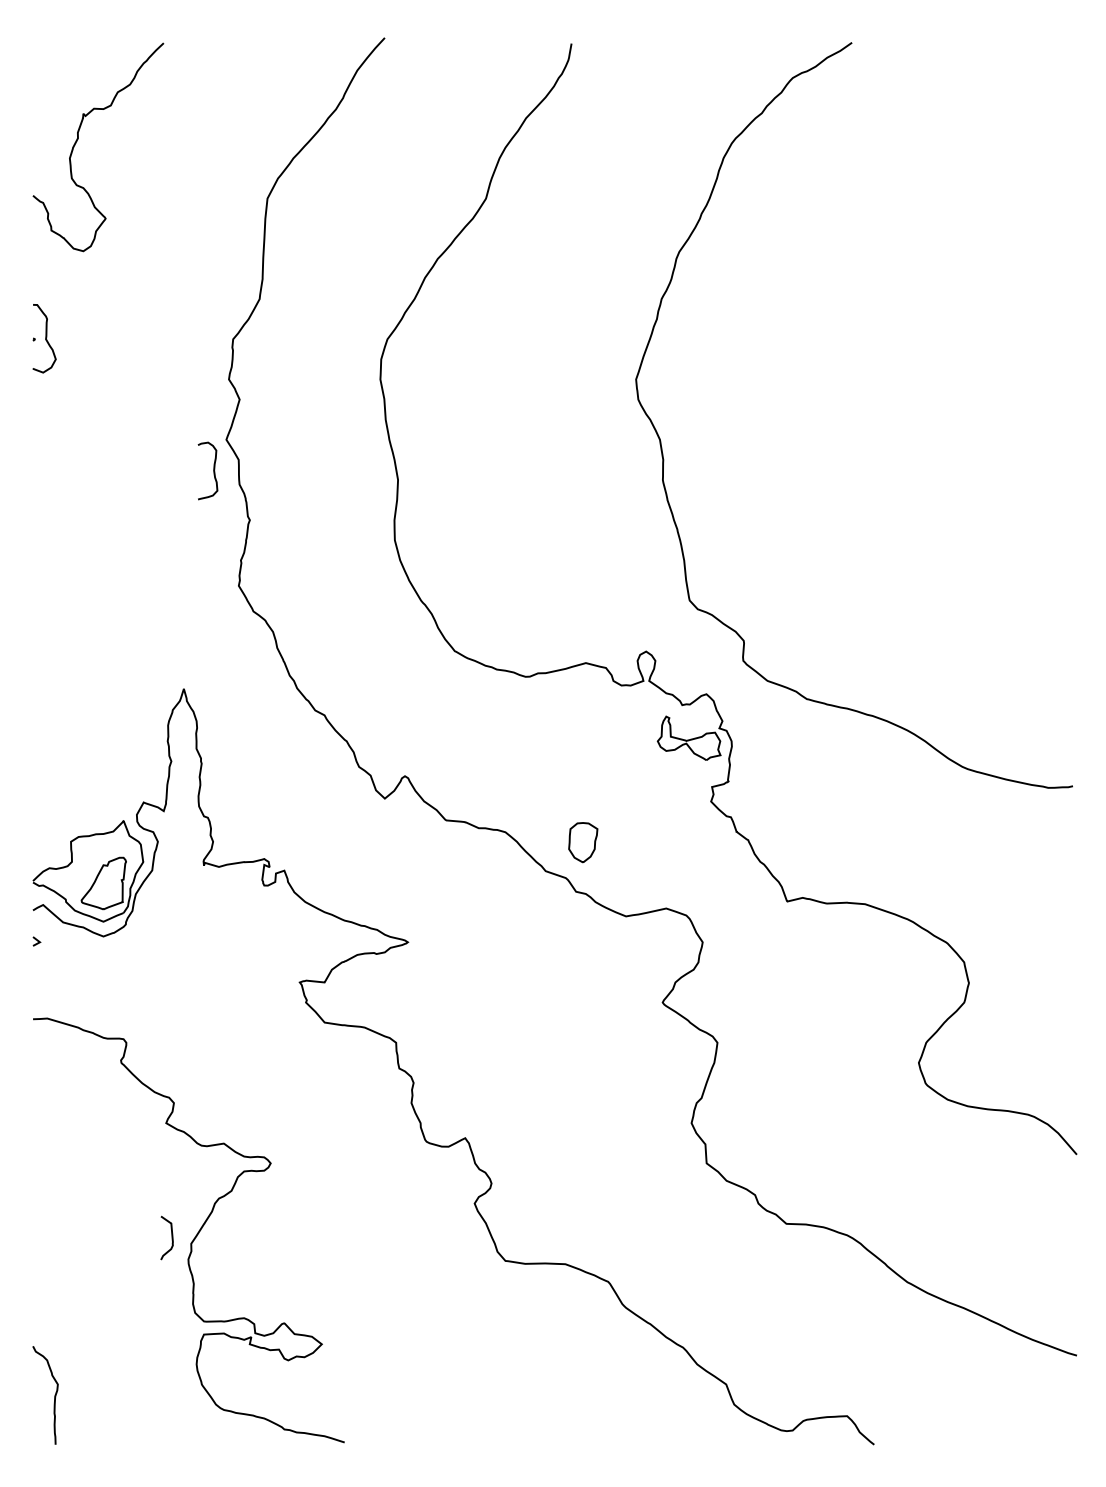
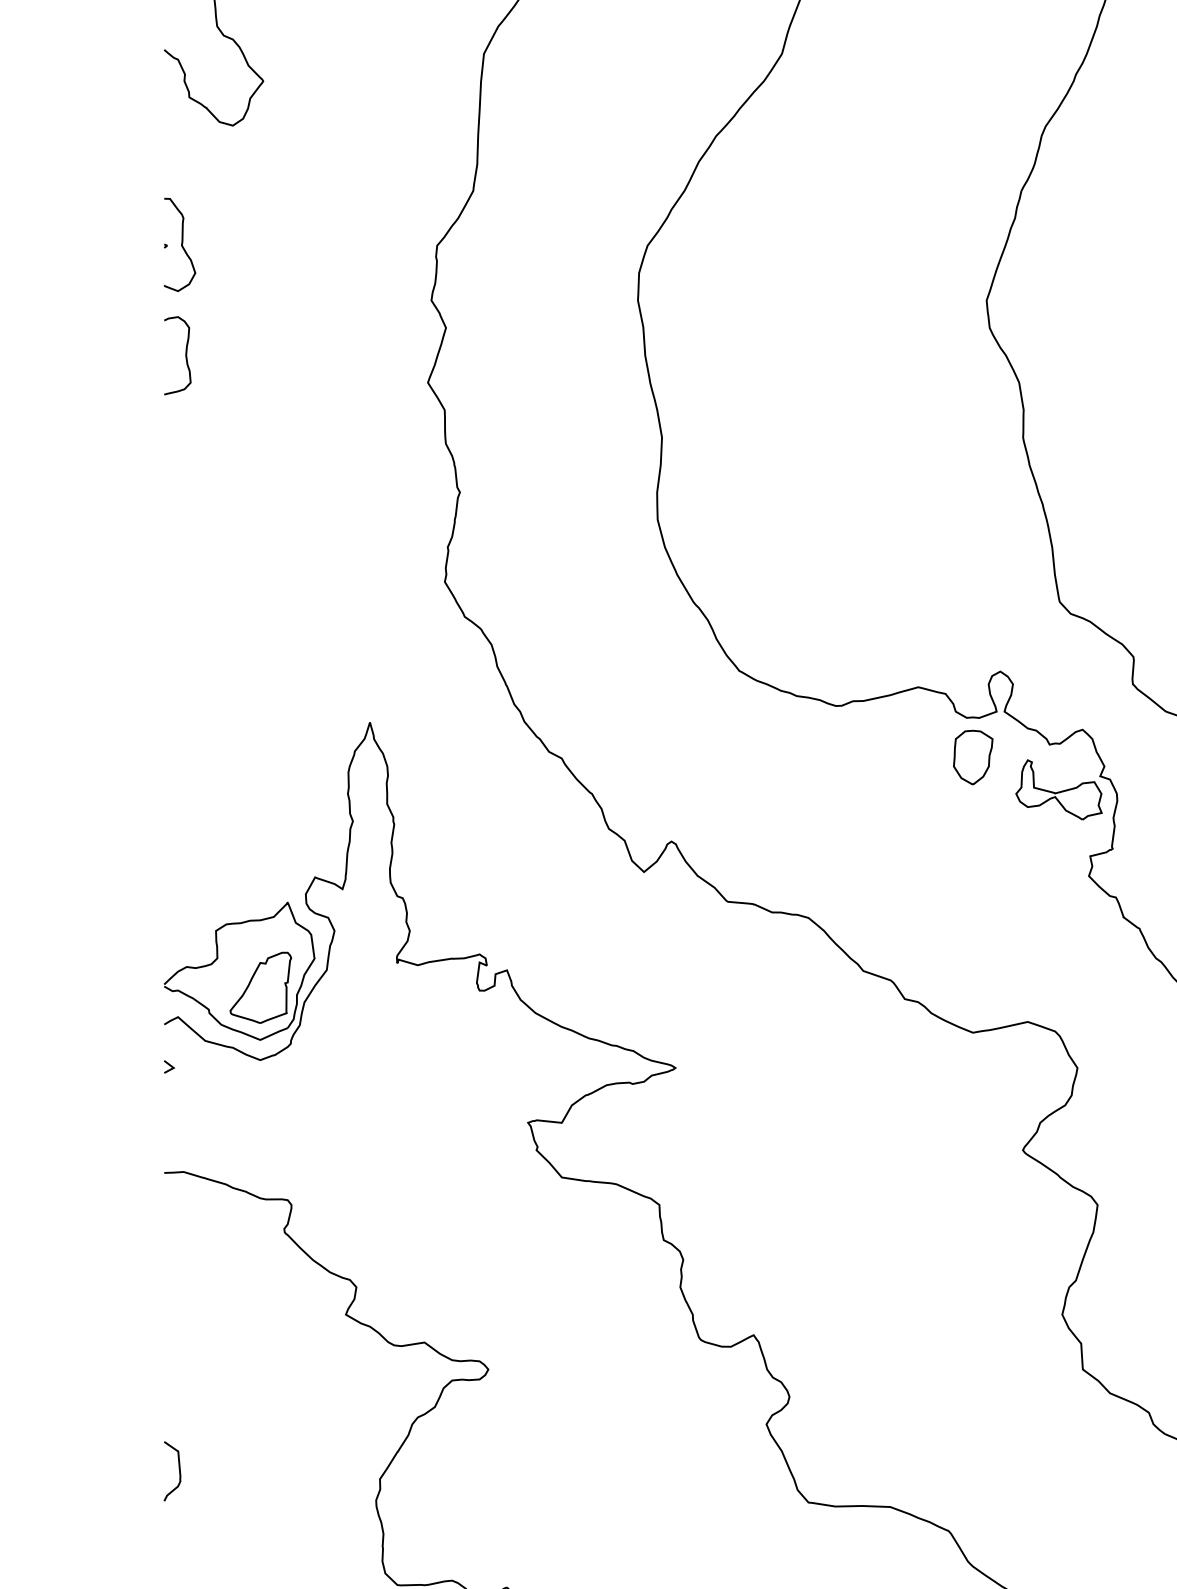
curve: (213, 470) -> (185, 355), moved
part: (583, 842) -> (973, 757), moved
curve: (171, 1237) -> (178, 1470), moved

